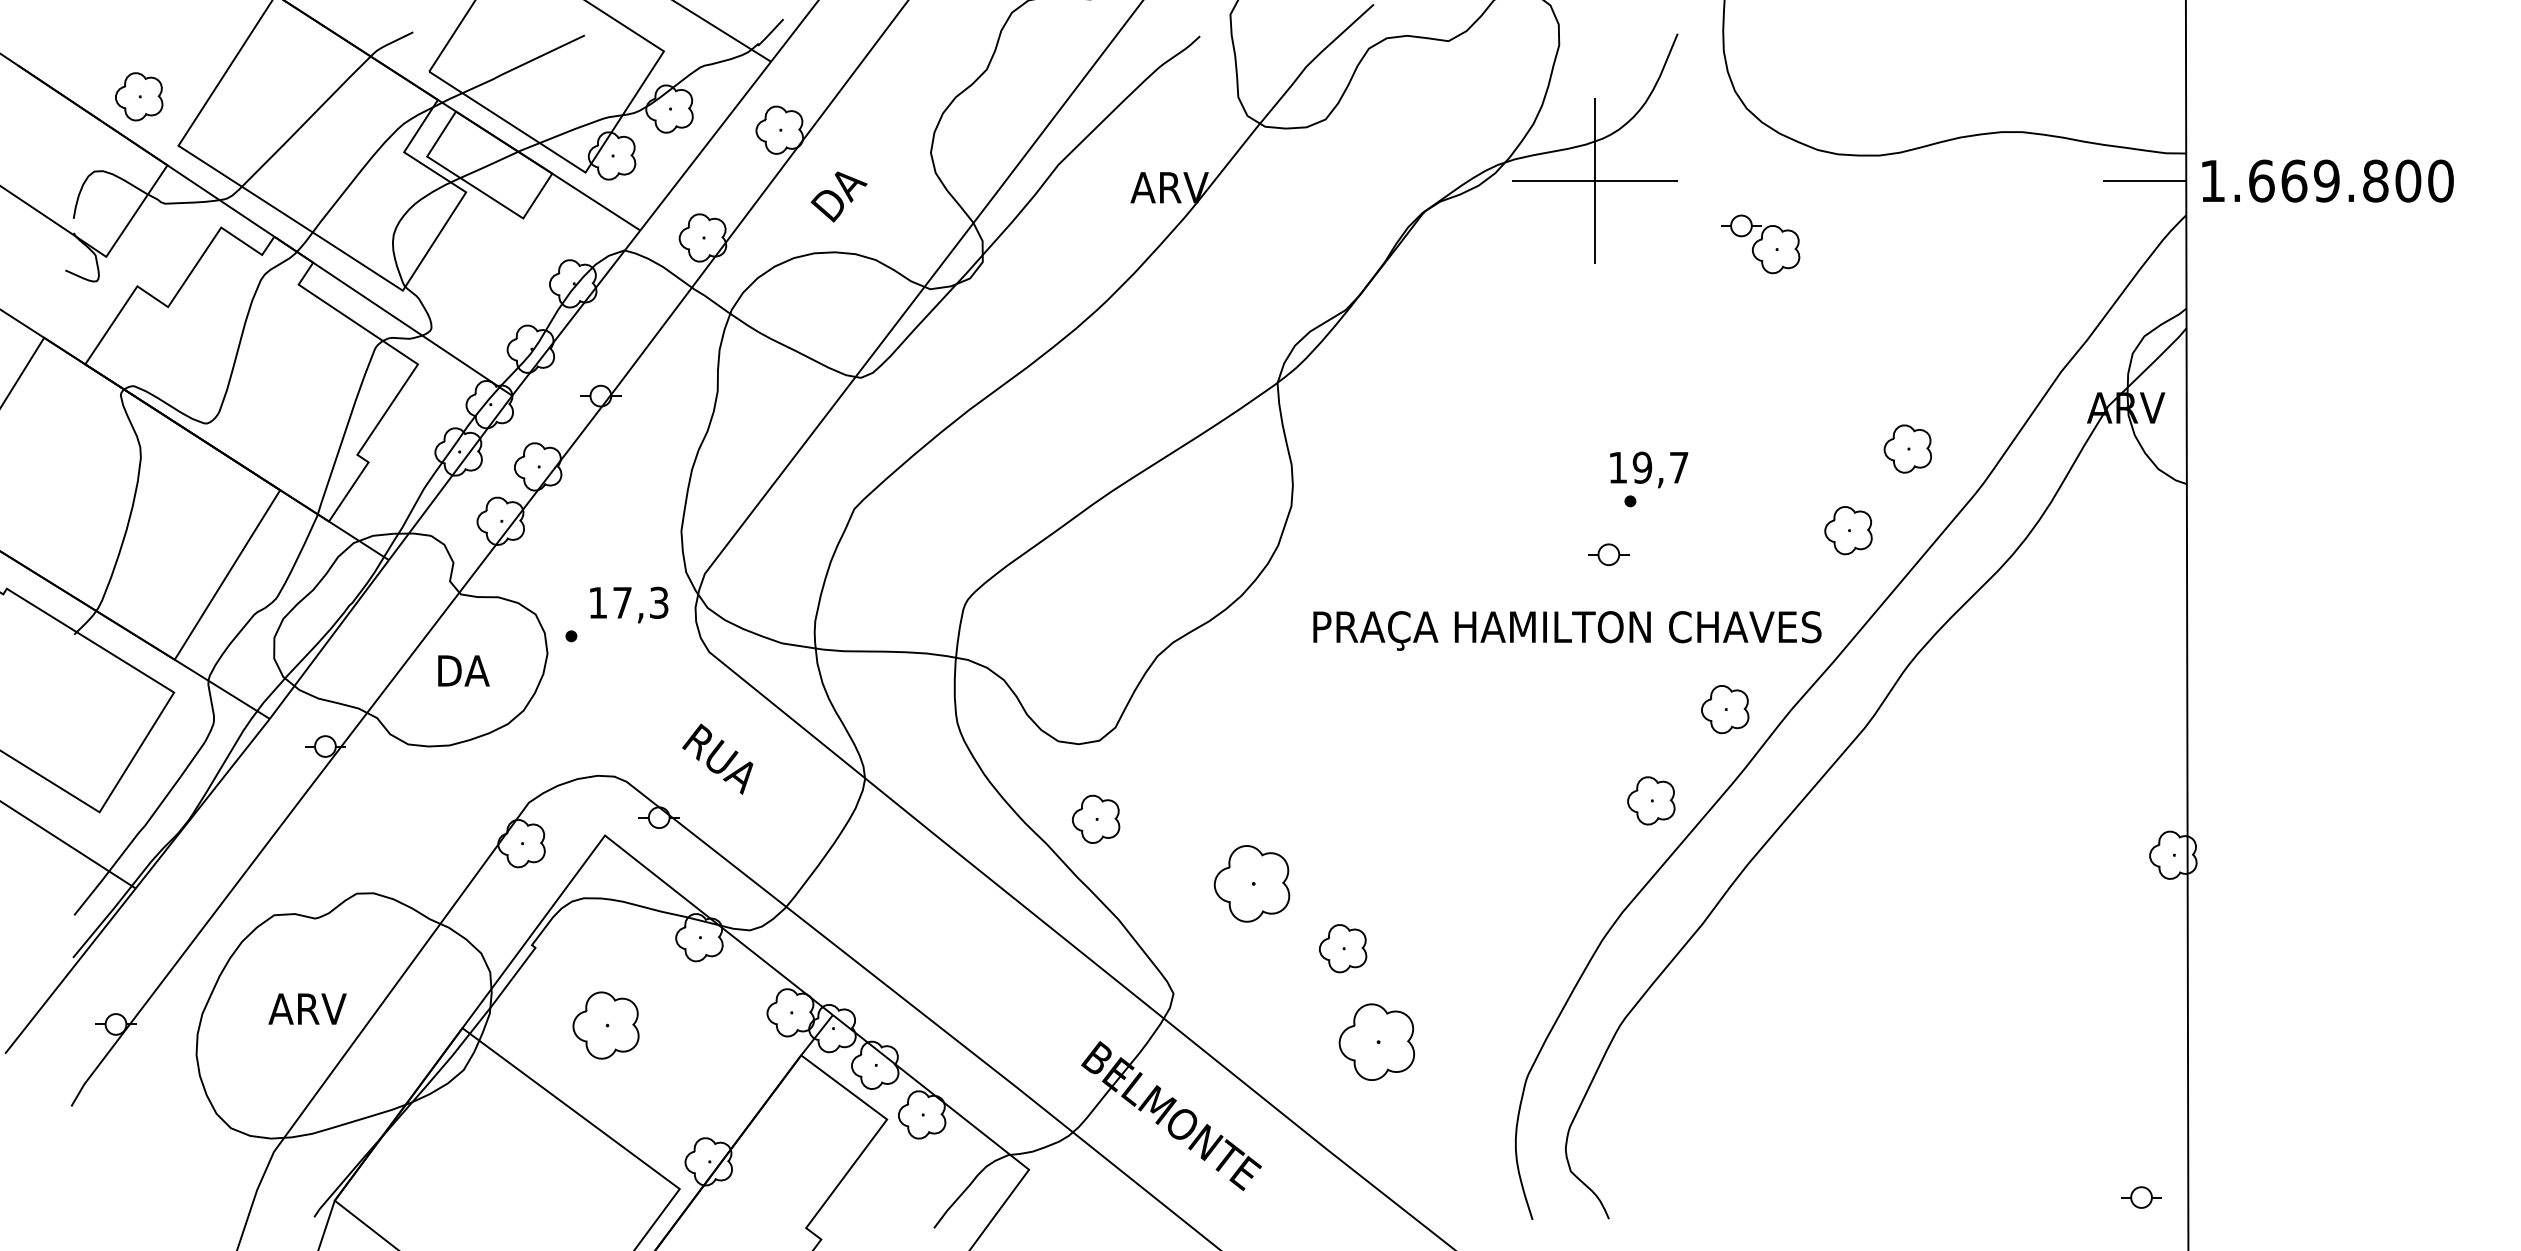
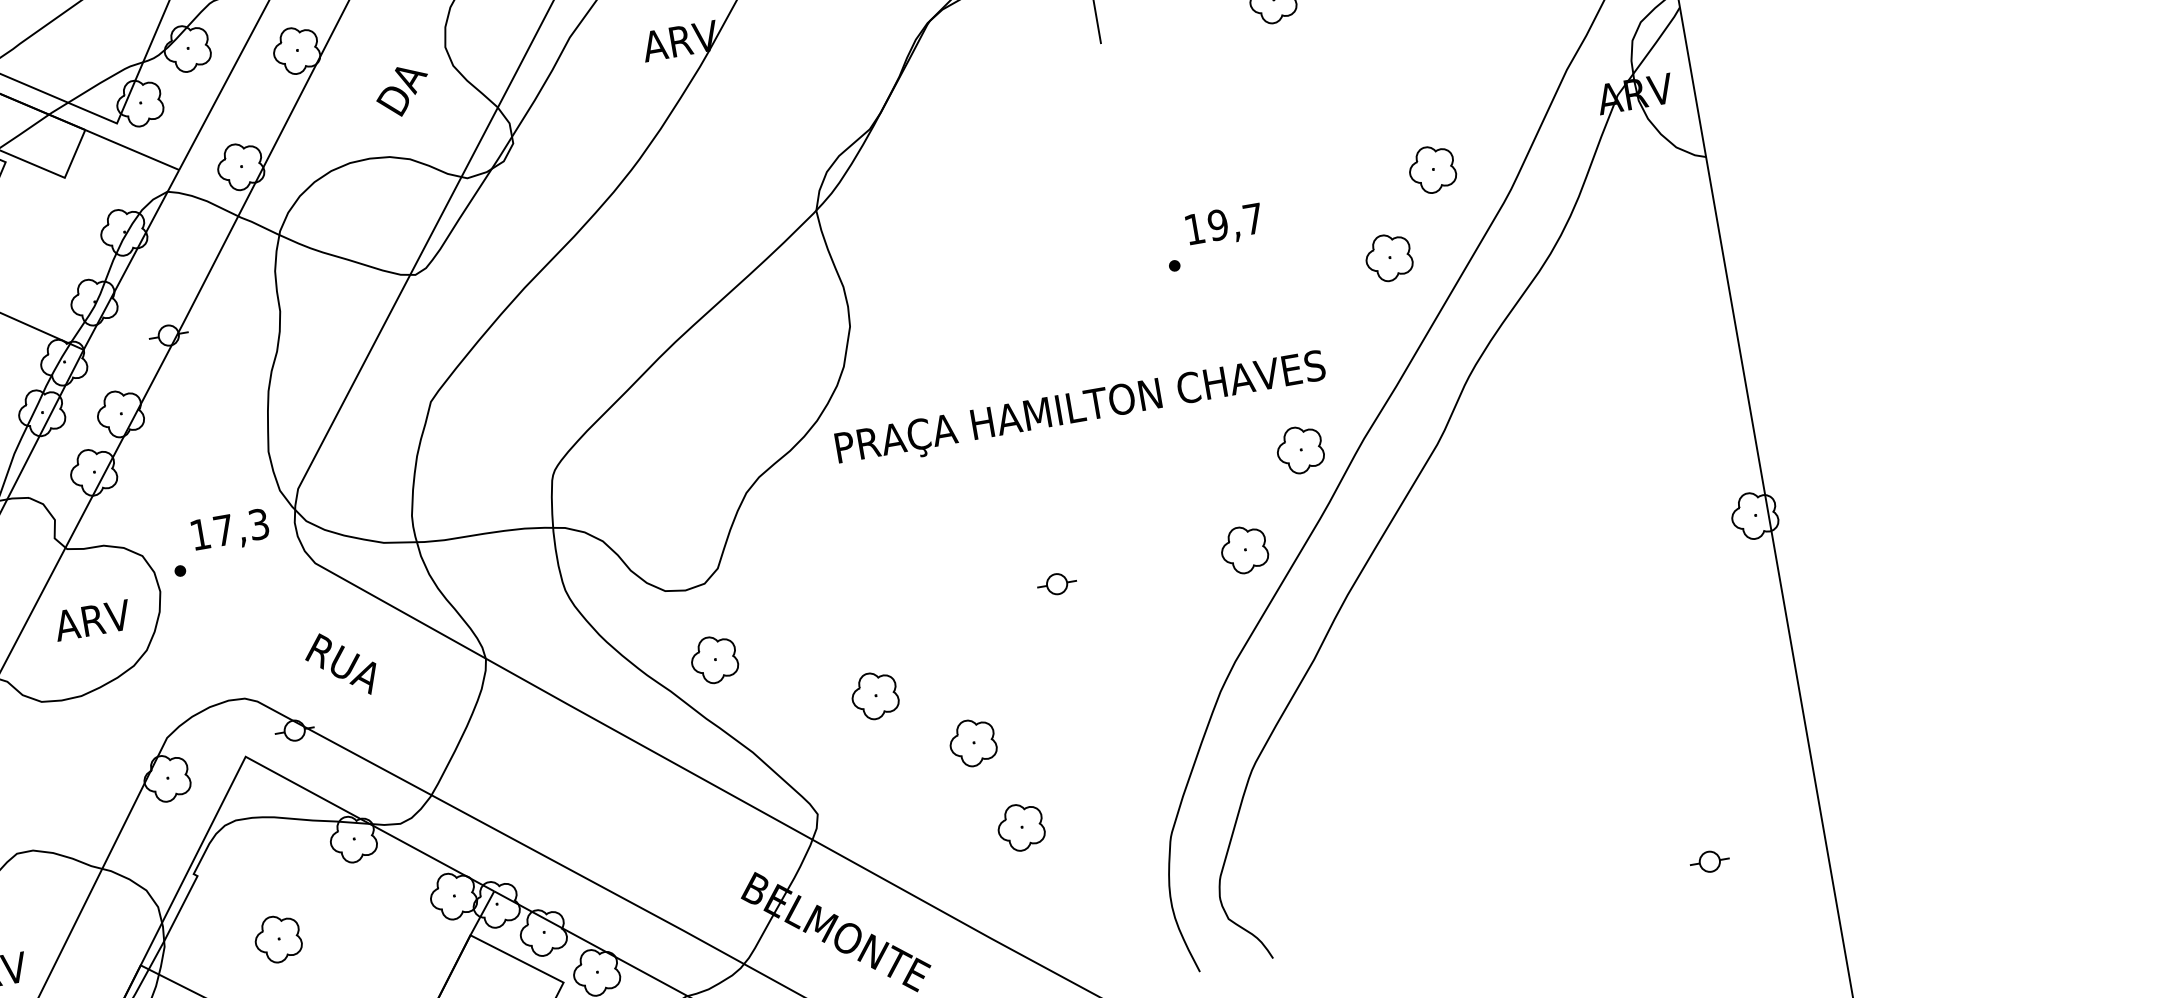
text: (838, 196) -> (402, 90), moved
text: (1649, 469) -> (1225, 225), moved
part: (1608, 554) -> (1056, 583), moved
text: (1567, 630) -> (1080, 409), moved
text: (473, 670) -> (92, 620), DA -> ARV
part: (1252, 883) -> (875, 695), size x0.62
part: (605, 1025) -> (277, 939), size x0.71
part: (1376, 1042) -> (1020, 827), size x0.62
part: (2141, 1197) -> (1709, 861), moved

